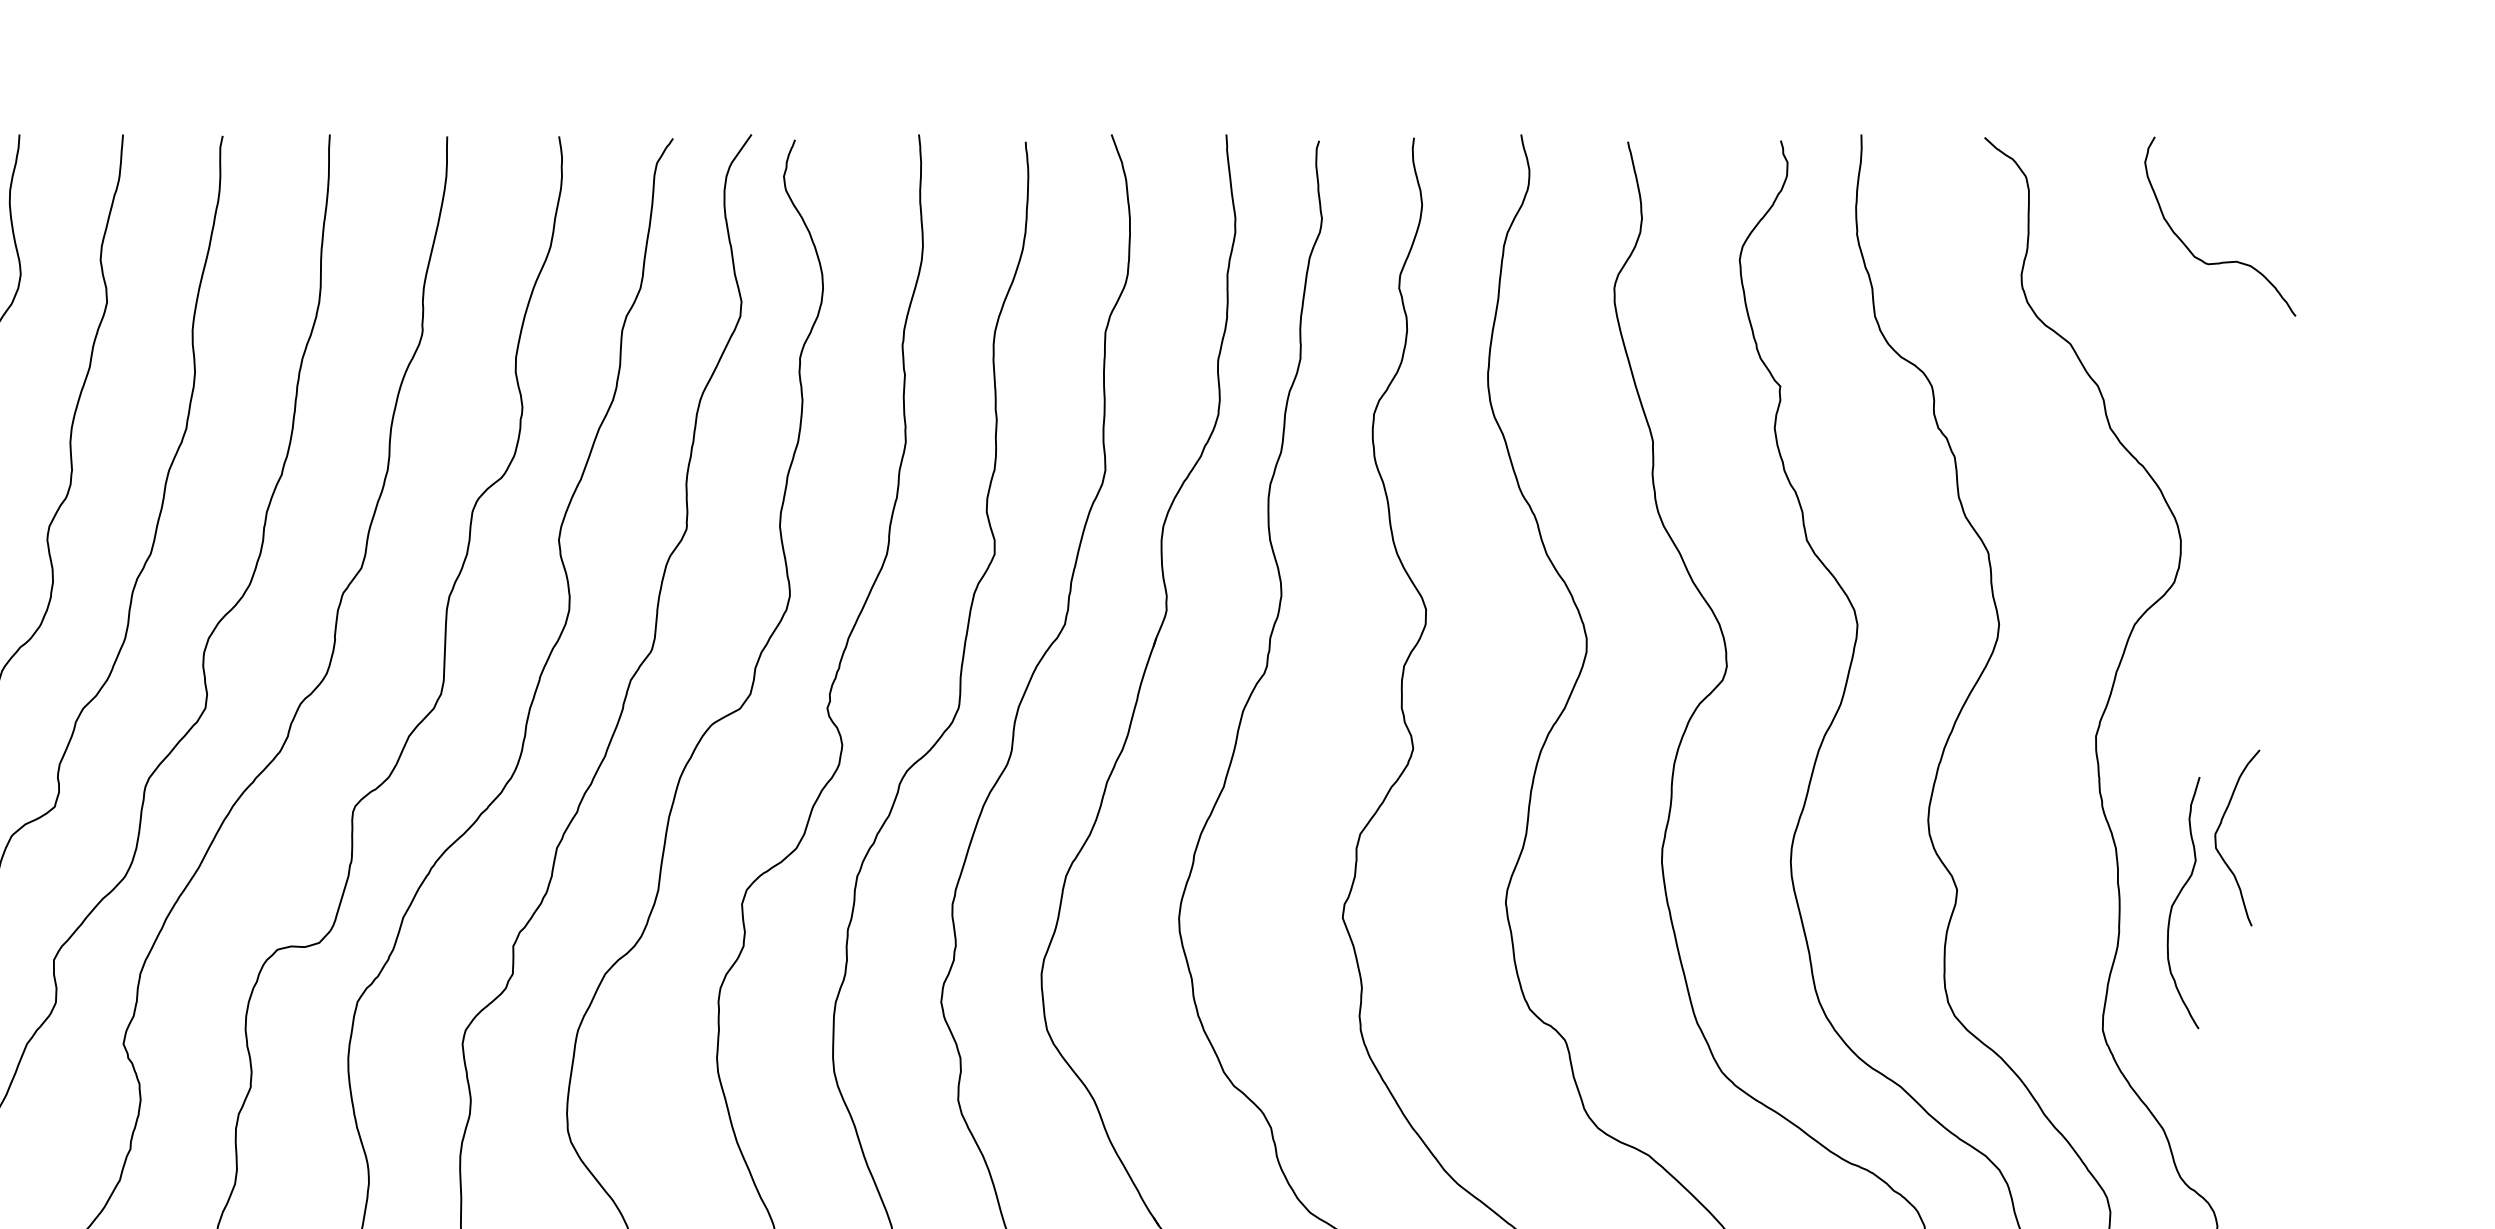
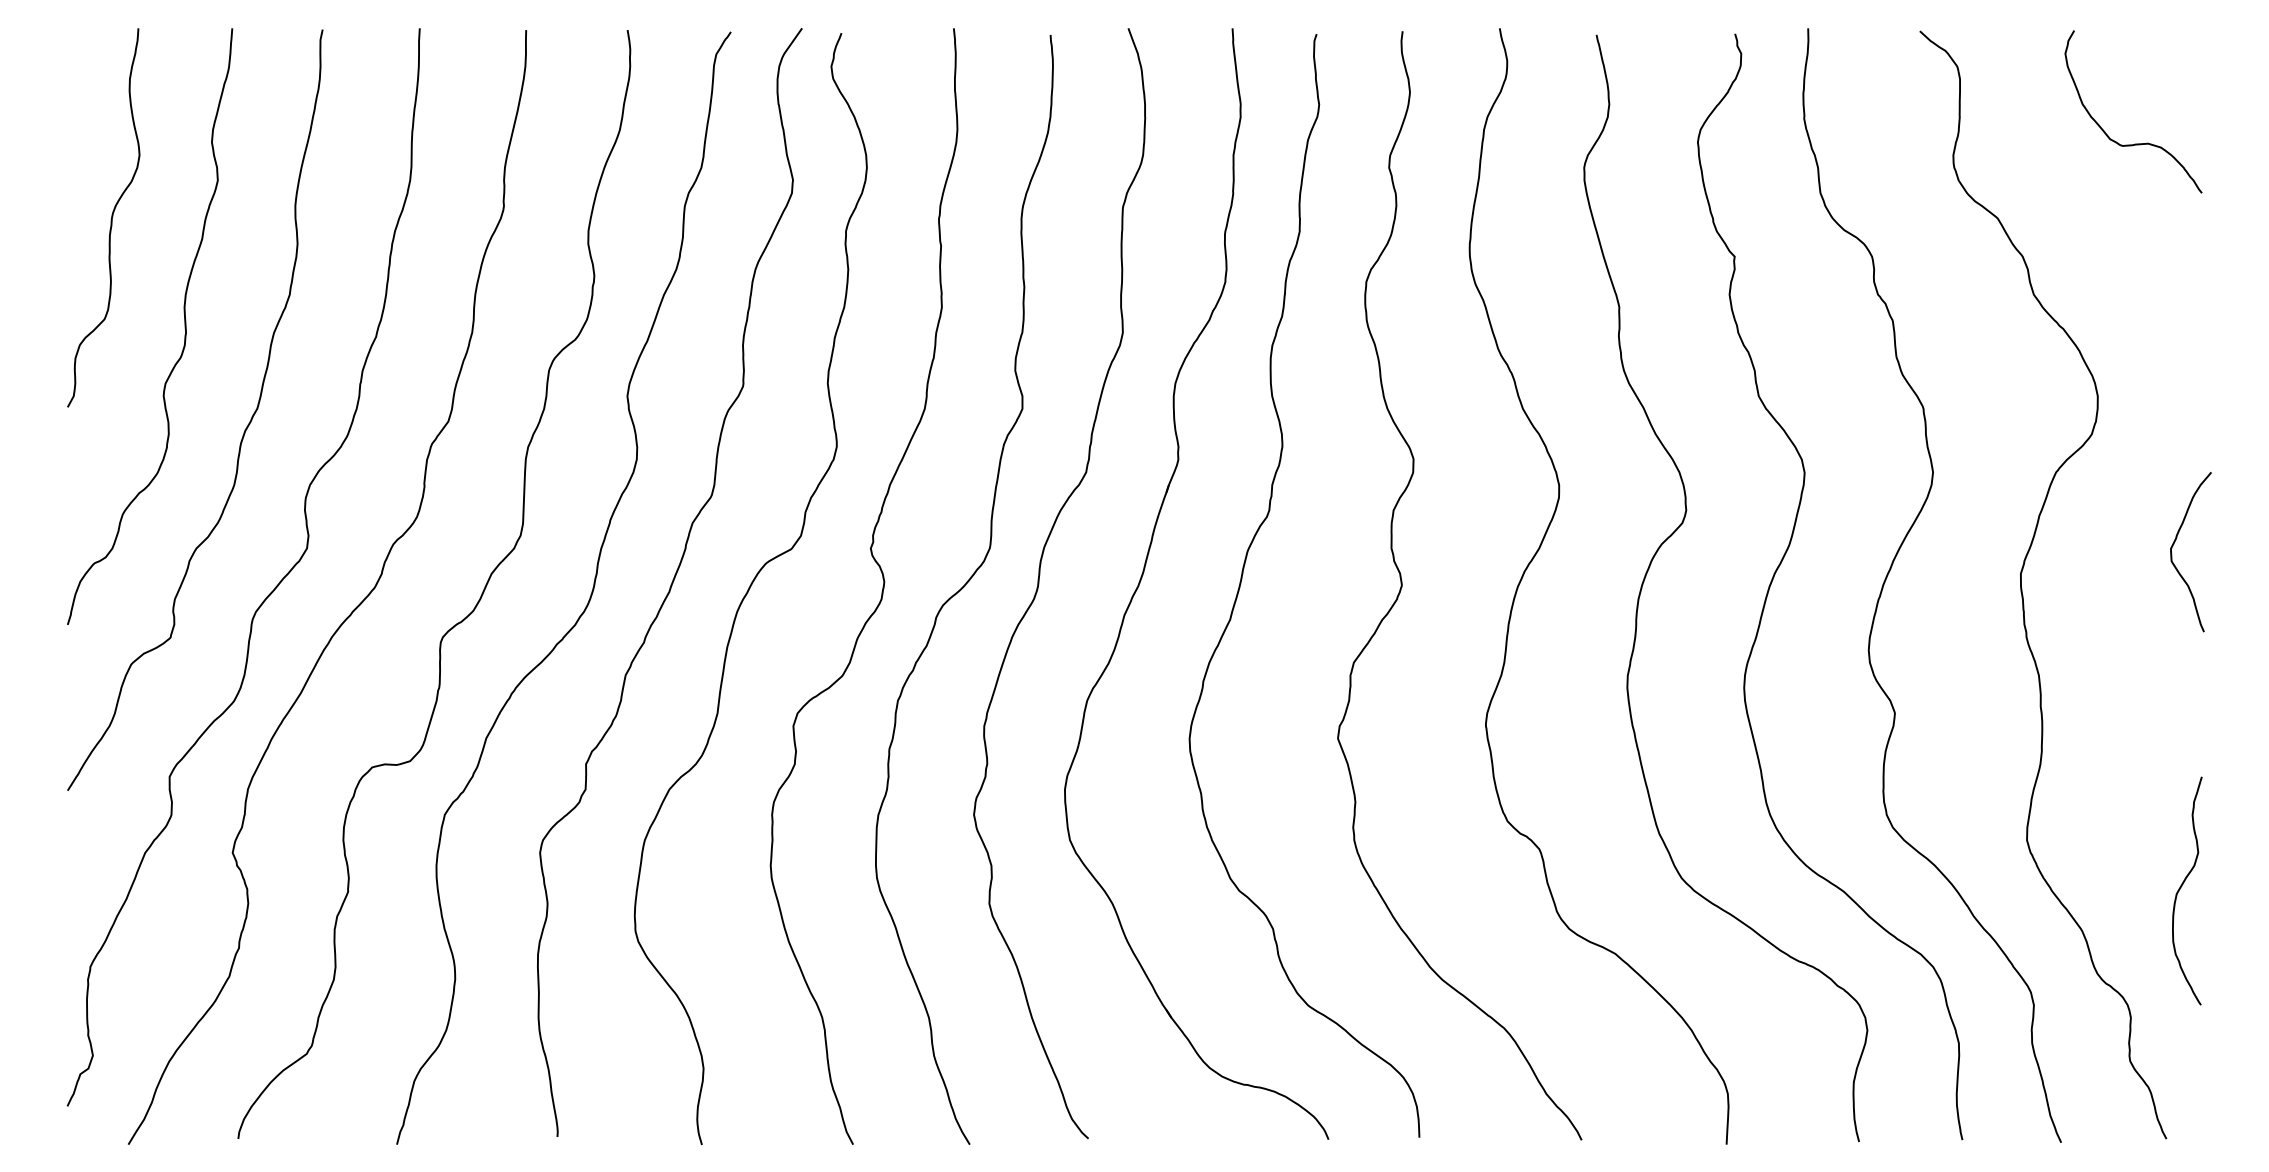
curve: (2219, 829) -> (2174, 544), moved
curve: (2178, 898) -> (2182, 886), moved

